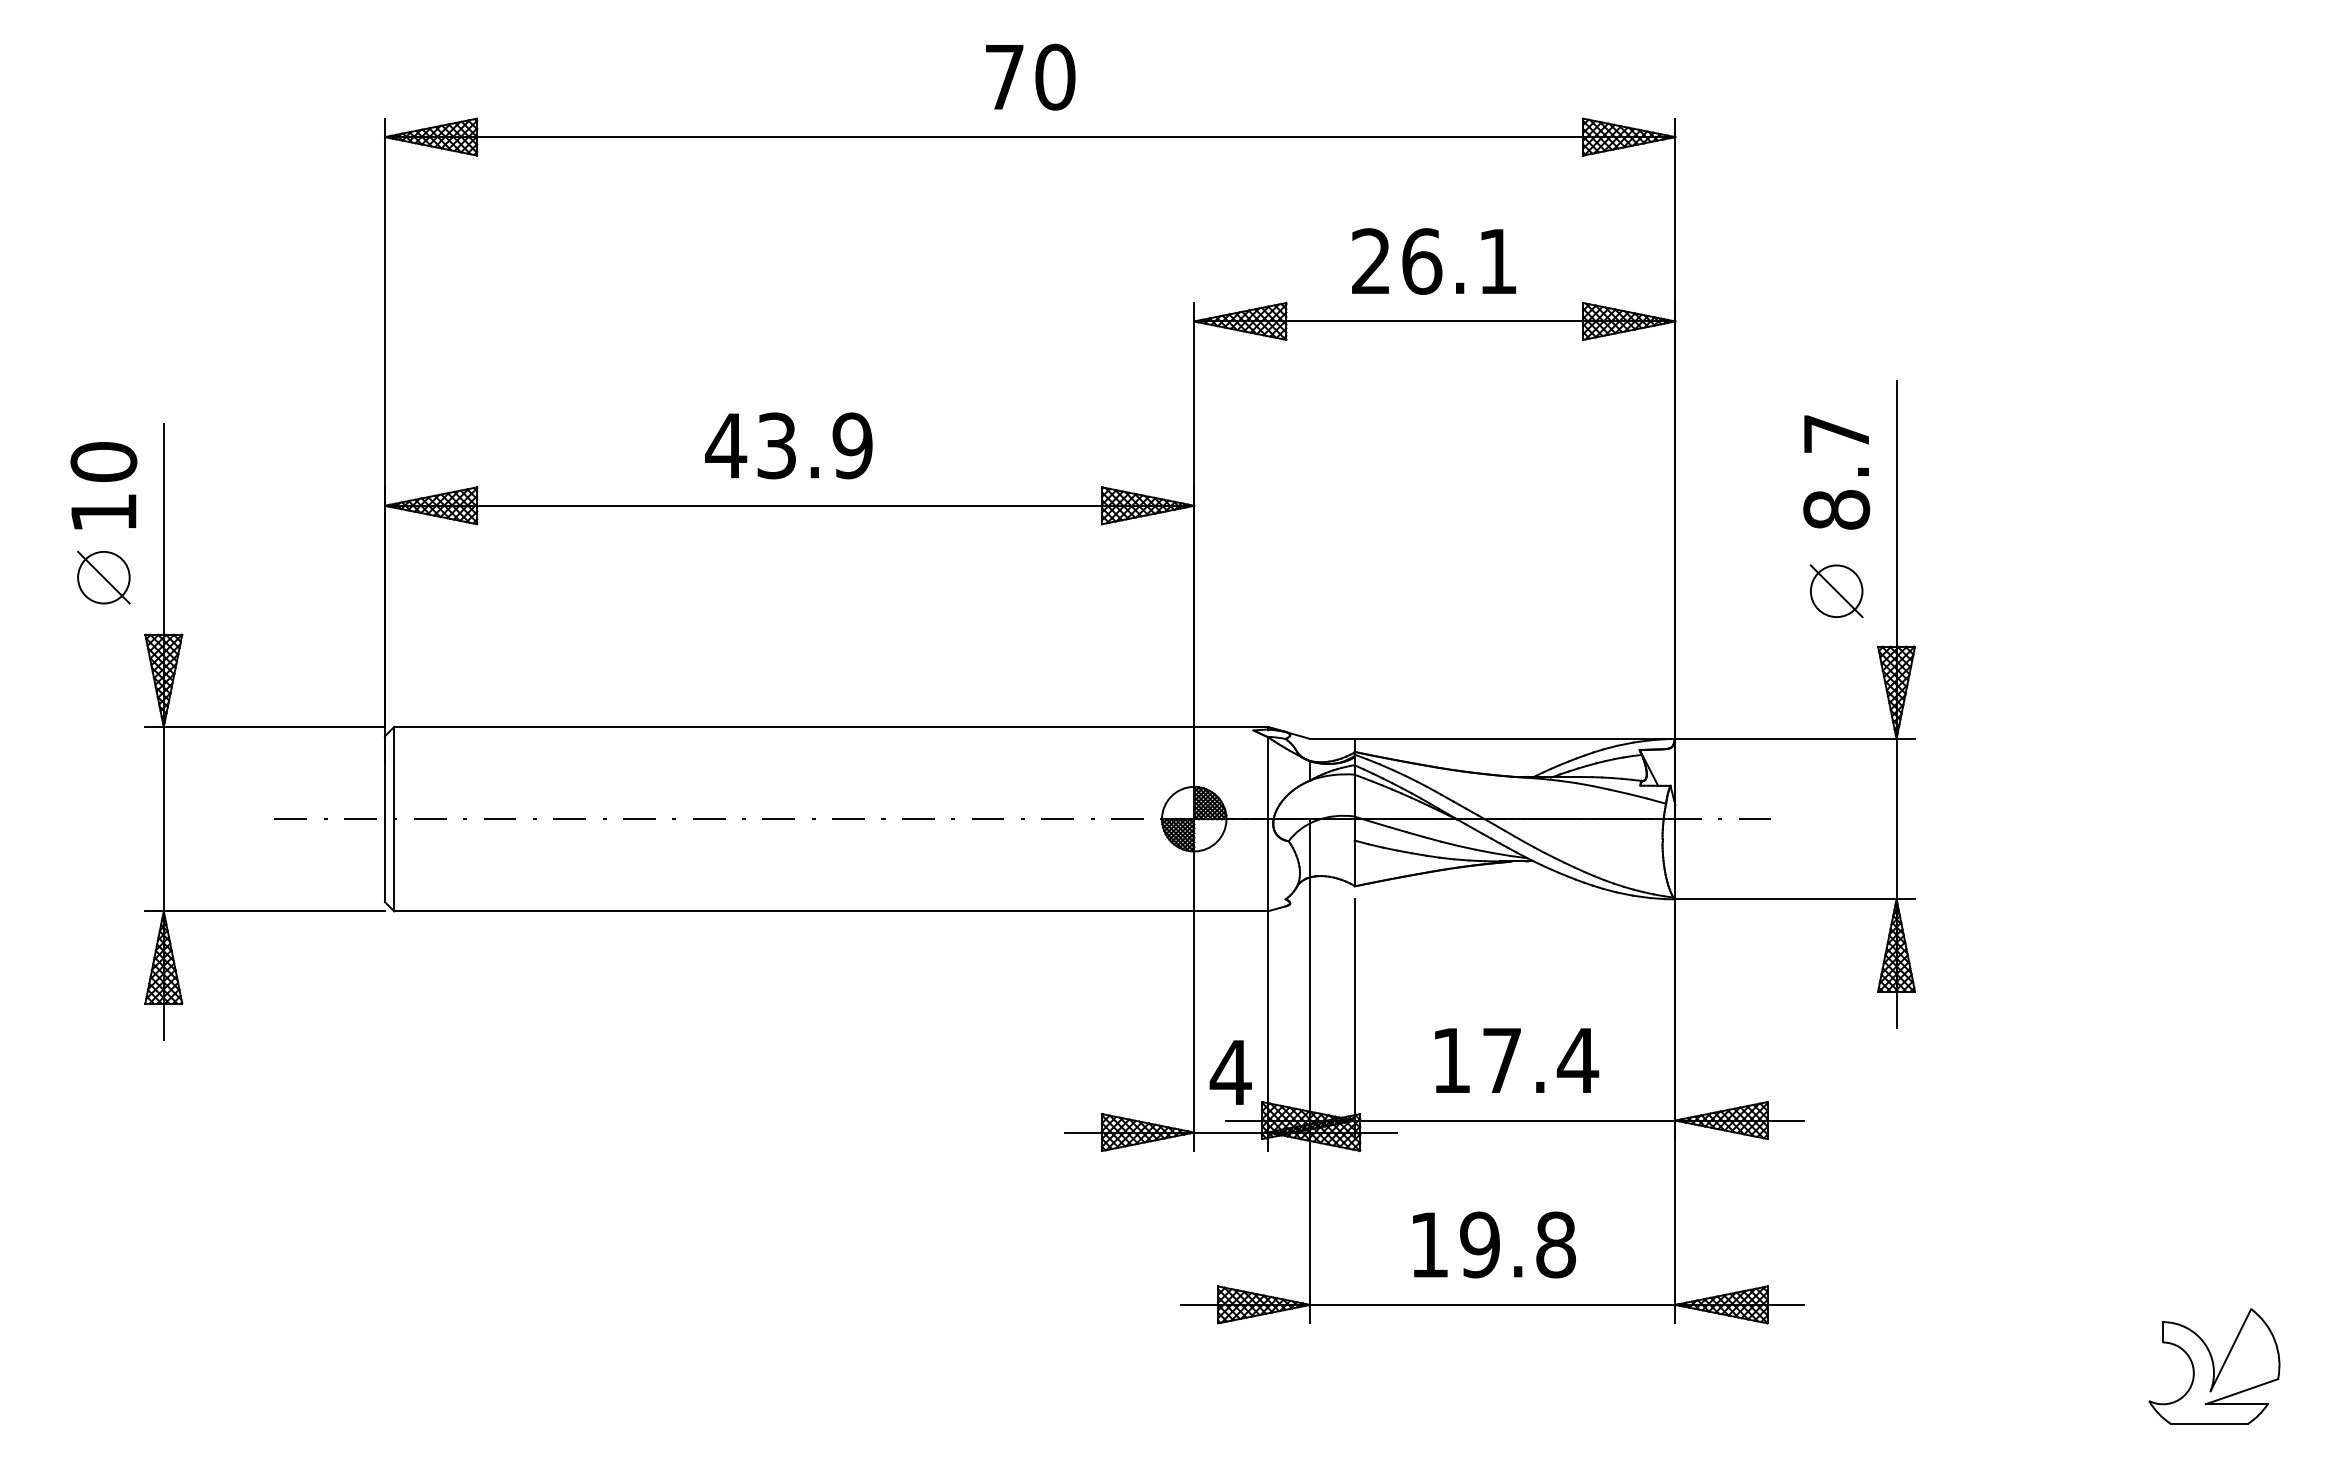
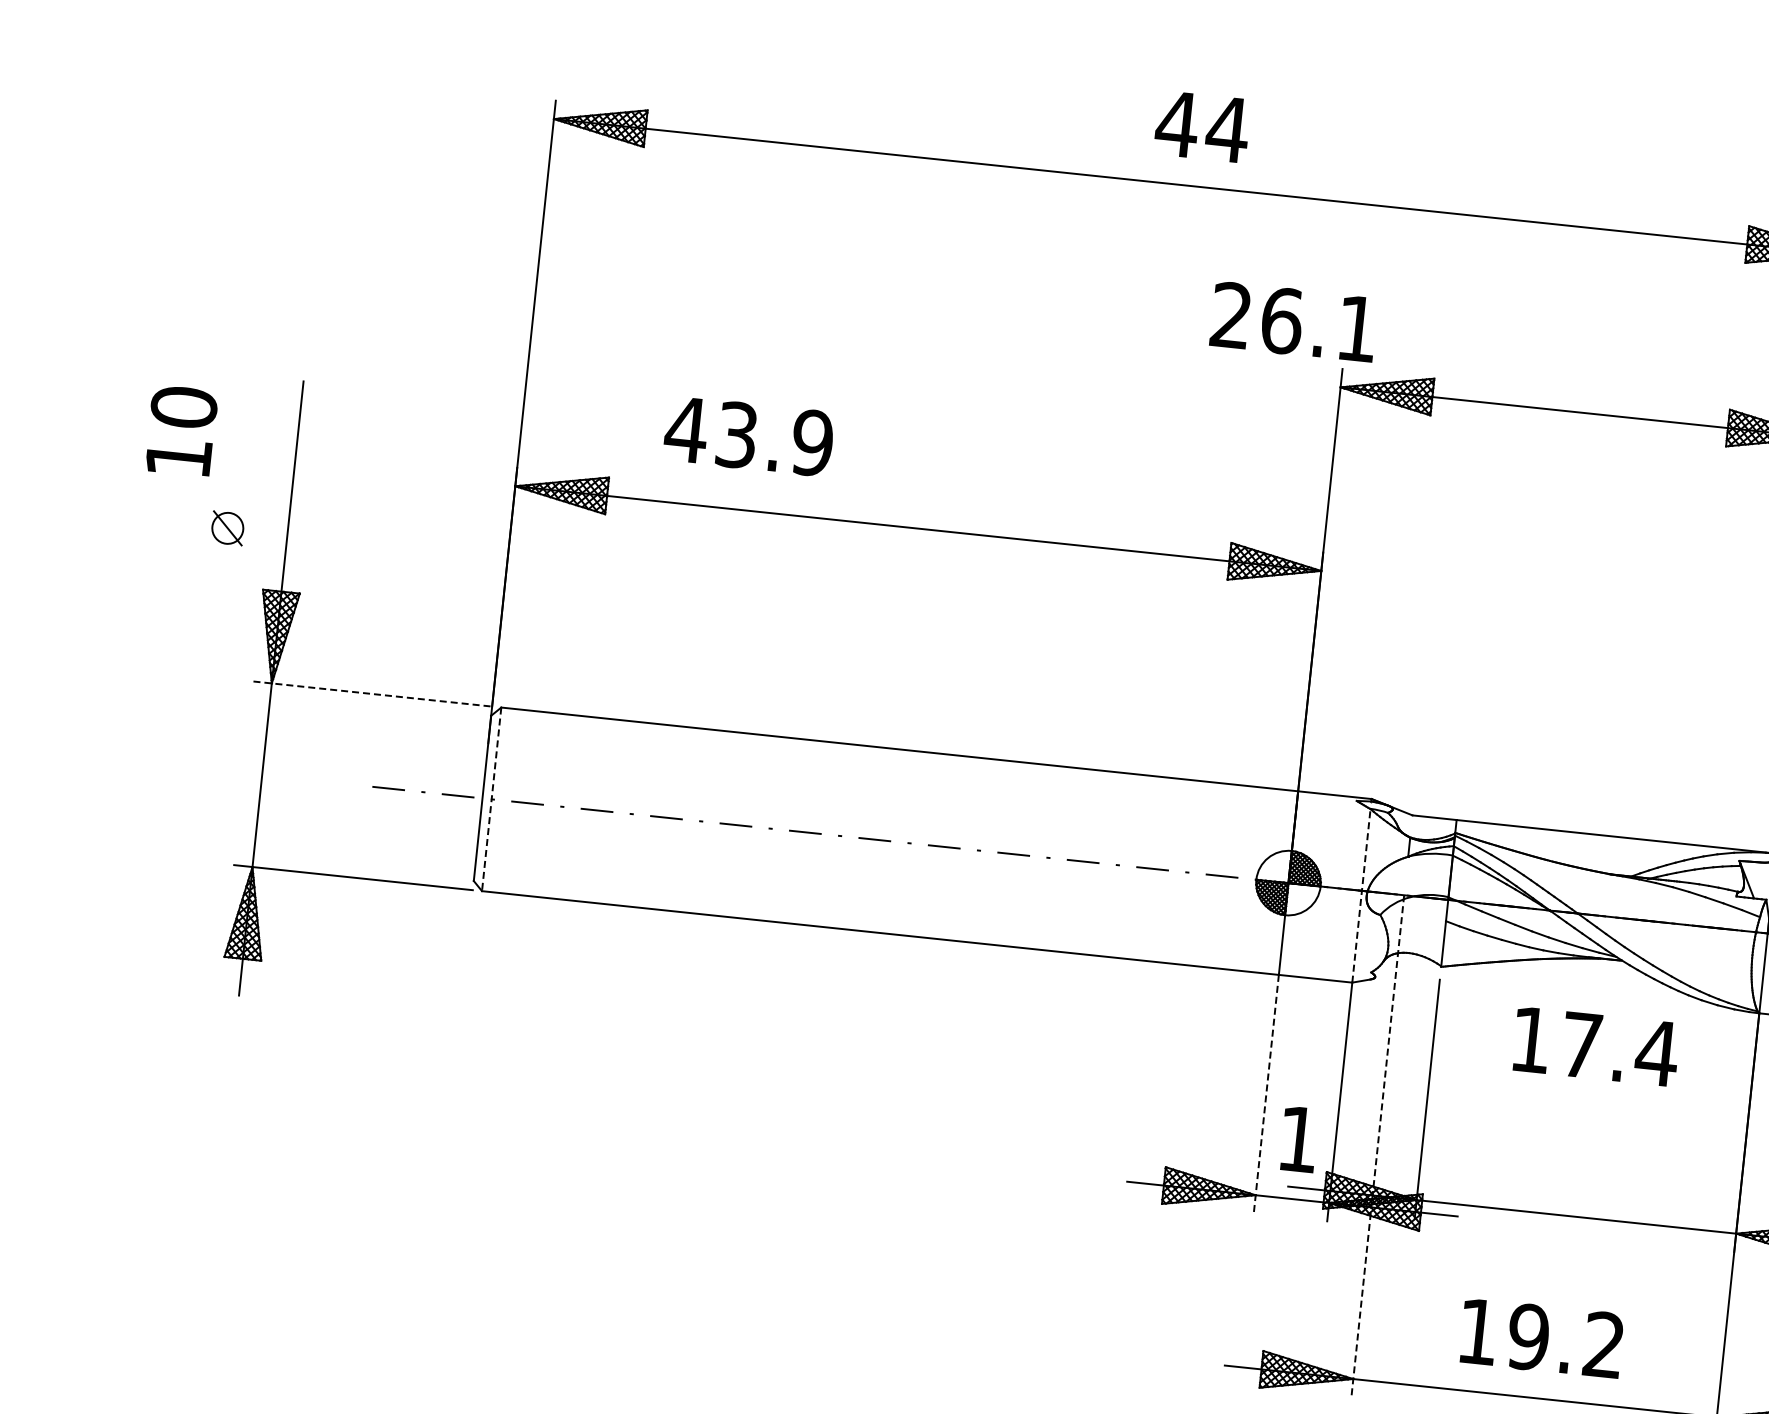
text: (1029, 76) -> (1202, 126), 70 -> 44
text: (1434, 261) -> (1294, 322), moved
text: (788, 445) -> (748, 435), moved
text: (103, 485) -> (181, 430), moved
part: (103, 577) -> (227, 528), size x0.6
line: (265, 727) -> (373, 694), solid -> dashed
line: (394, 819) -> (491, 799), solid -> dashed
line: (1267, 823) -> (1361, 895), solid -> dashed
line: (1194, 1031) -> (1266, 1094), solid -> dashed
text: (1517, 1060) -> (1596, 1046), moved
line: (1310, 1071) -> (1377, 1146), solid -> dashed
text: (1230, 1072) -> (1298, 1139), 4 -> 1
text: (1555, 1244) -> (1603, 1344), 19.8 -> 19.2

